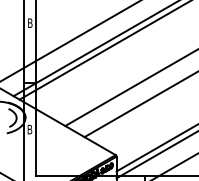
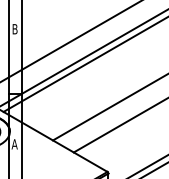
text: (29, 129) -> (14, 144), B -> A

